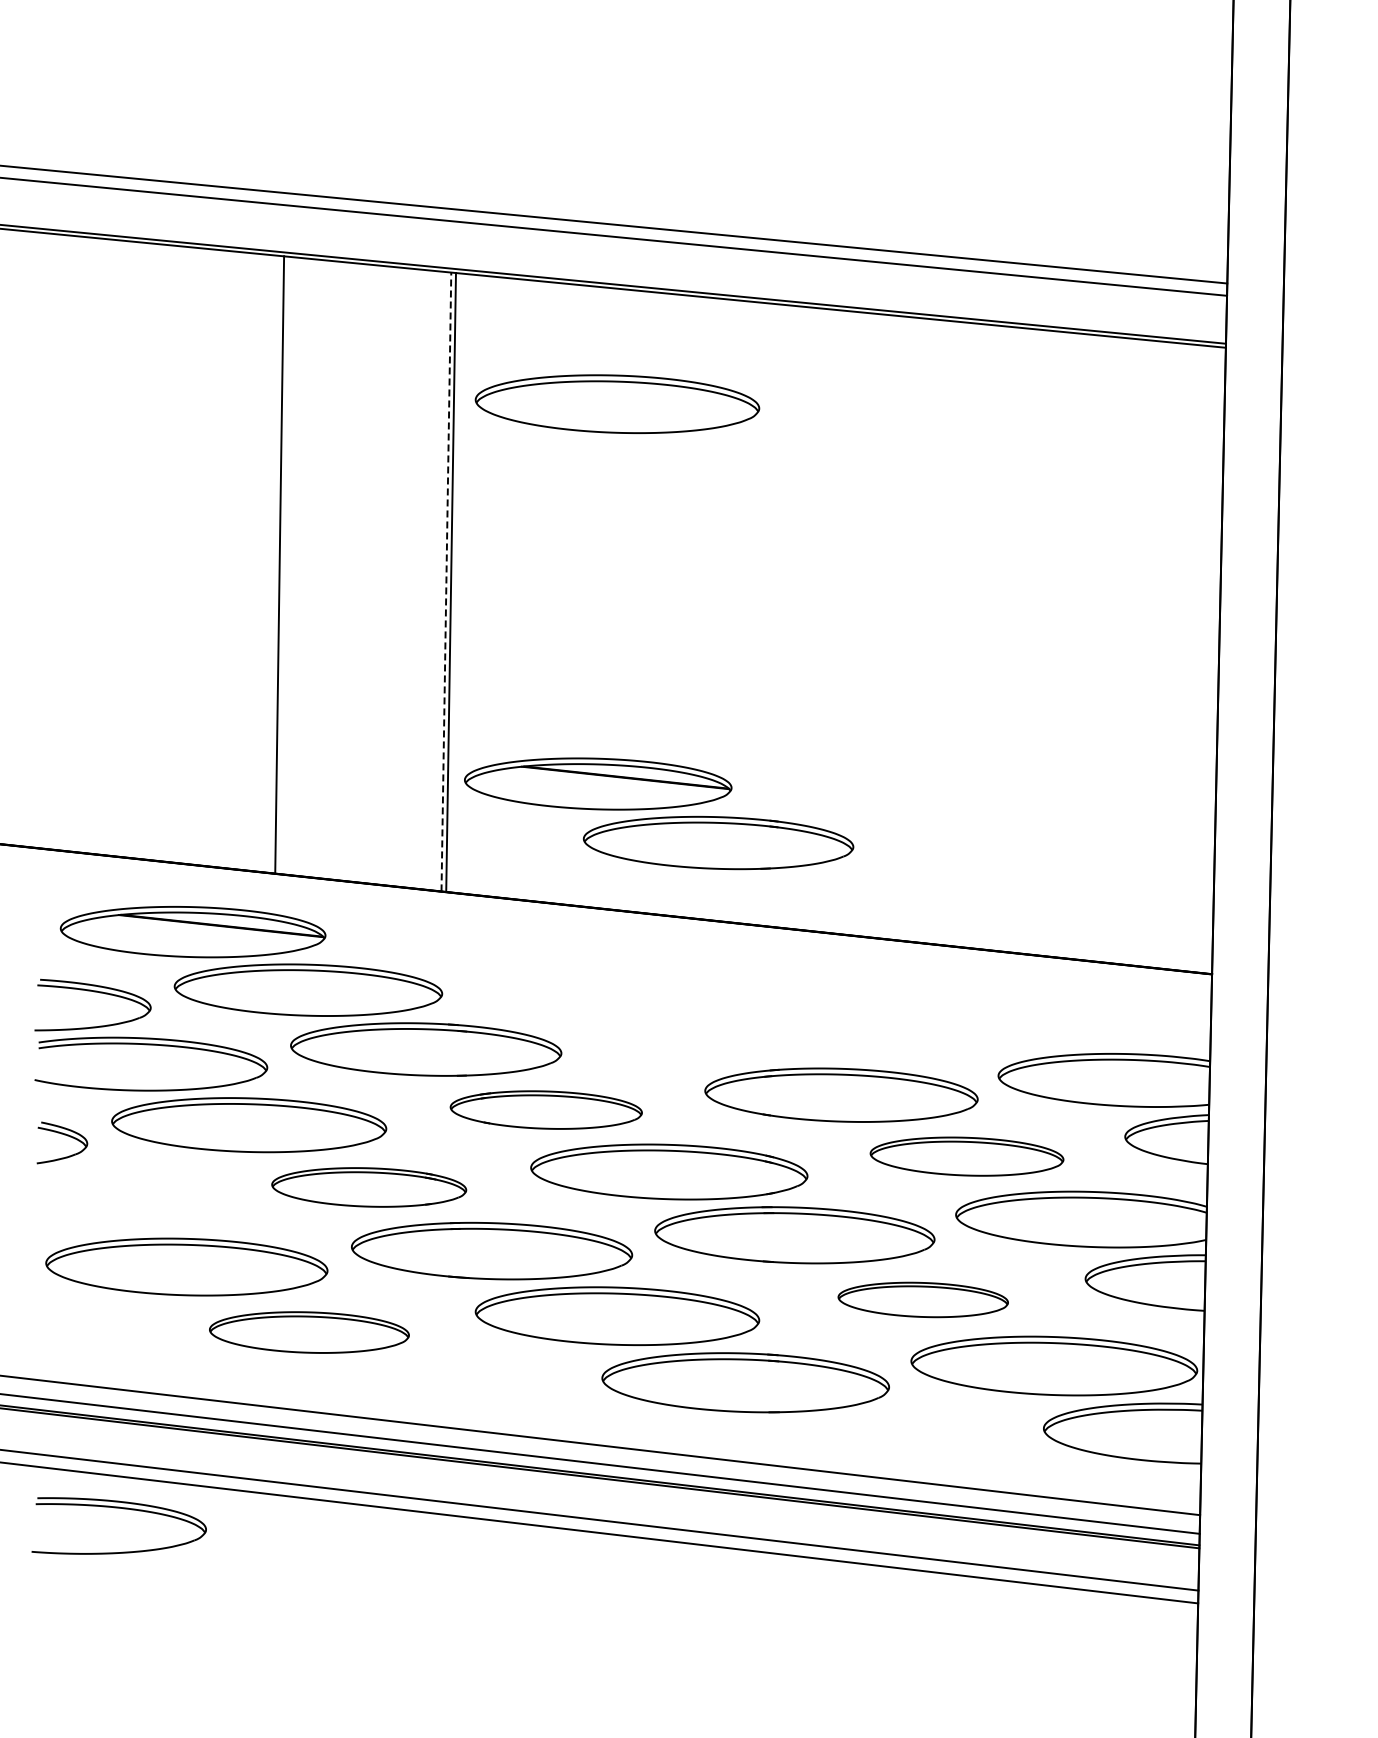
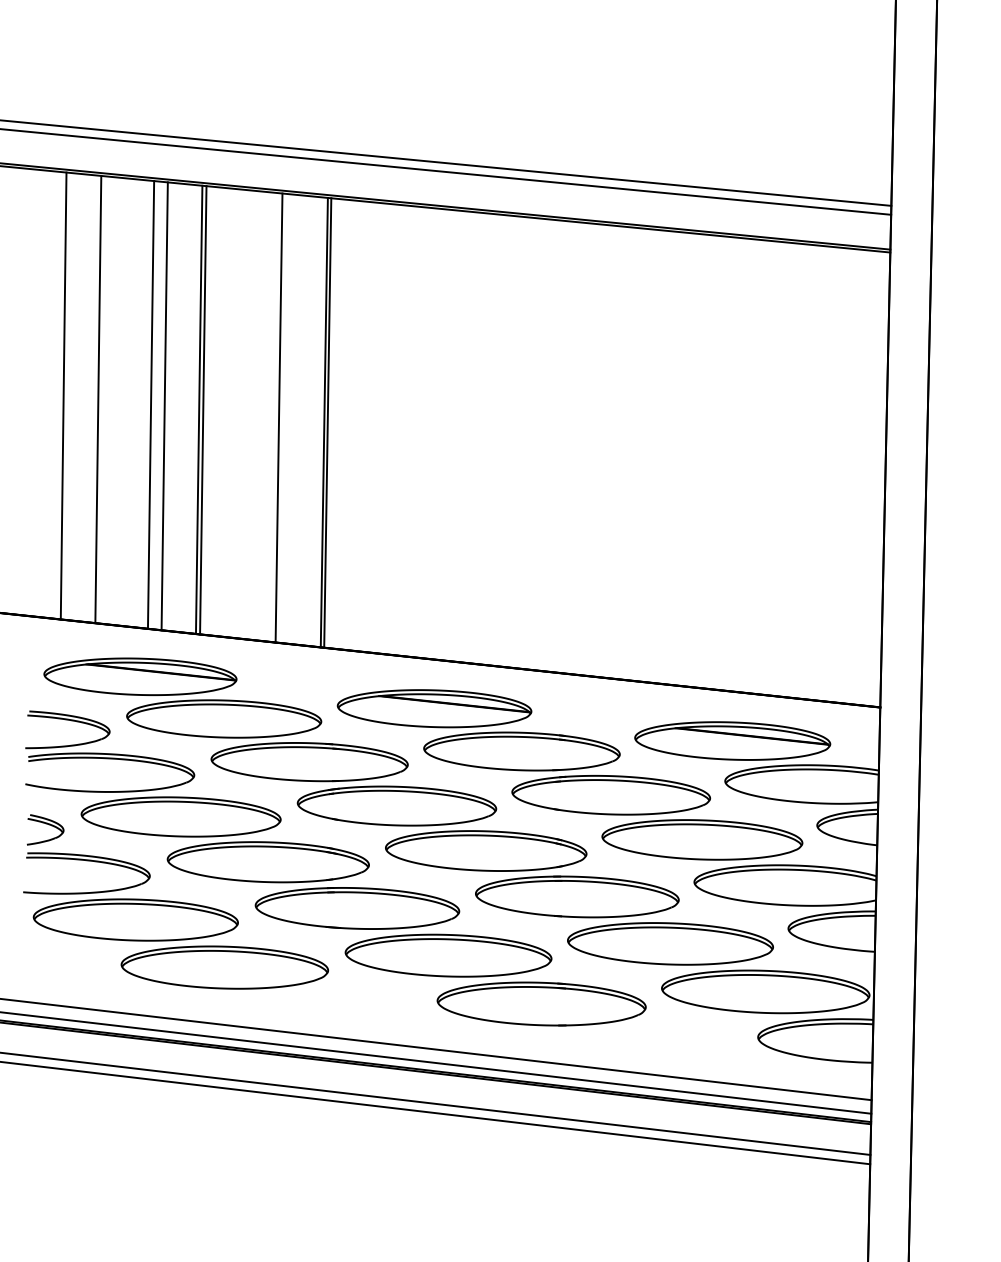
part: (617, 403) -> (448, 293), removed
line: (87, 545) -> (63, 396), added
line: (135, 550) -> (98, 399), added
line: (207, 557) -> (150, 404), added
line: (226, 559) -> (164, 406), added
line: (273, 564) -> (198, 409), added
line: (383, 575) -> (278, 417), added
line: (446, 581) -> (324, 422), dashed -> solid
part: (659, 813) -> (479, 730), moved
part: (1008, 1020) -> (732, 741), added
part: (545, 1109) -> (396, 805), size x1.43
part: (966, 1156) -> (701, 839), size x1.43
part: (368, 1187) -> (267, 862), size x1.43
part: (923, 1299) -> (670, 943), size x1.67
part: (309, 1332) -> (224, 967), size x1.43
part: (123, 1509) -> (89, 861), moved

